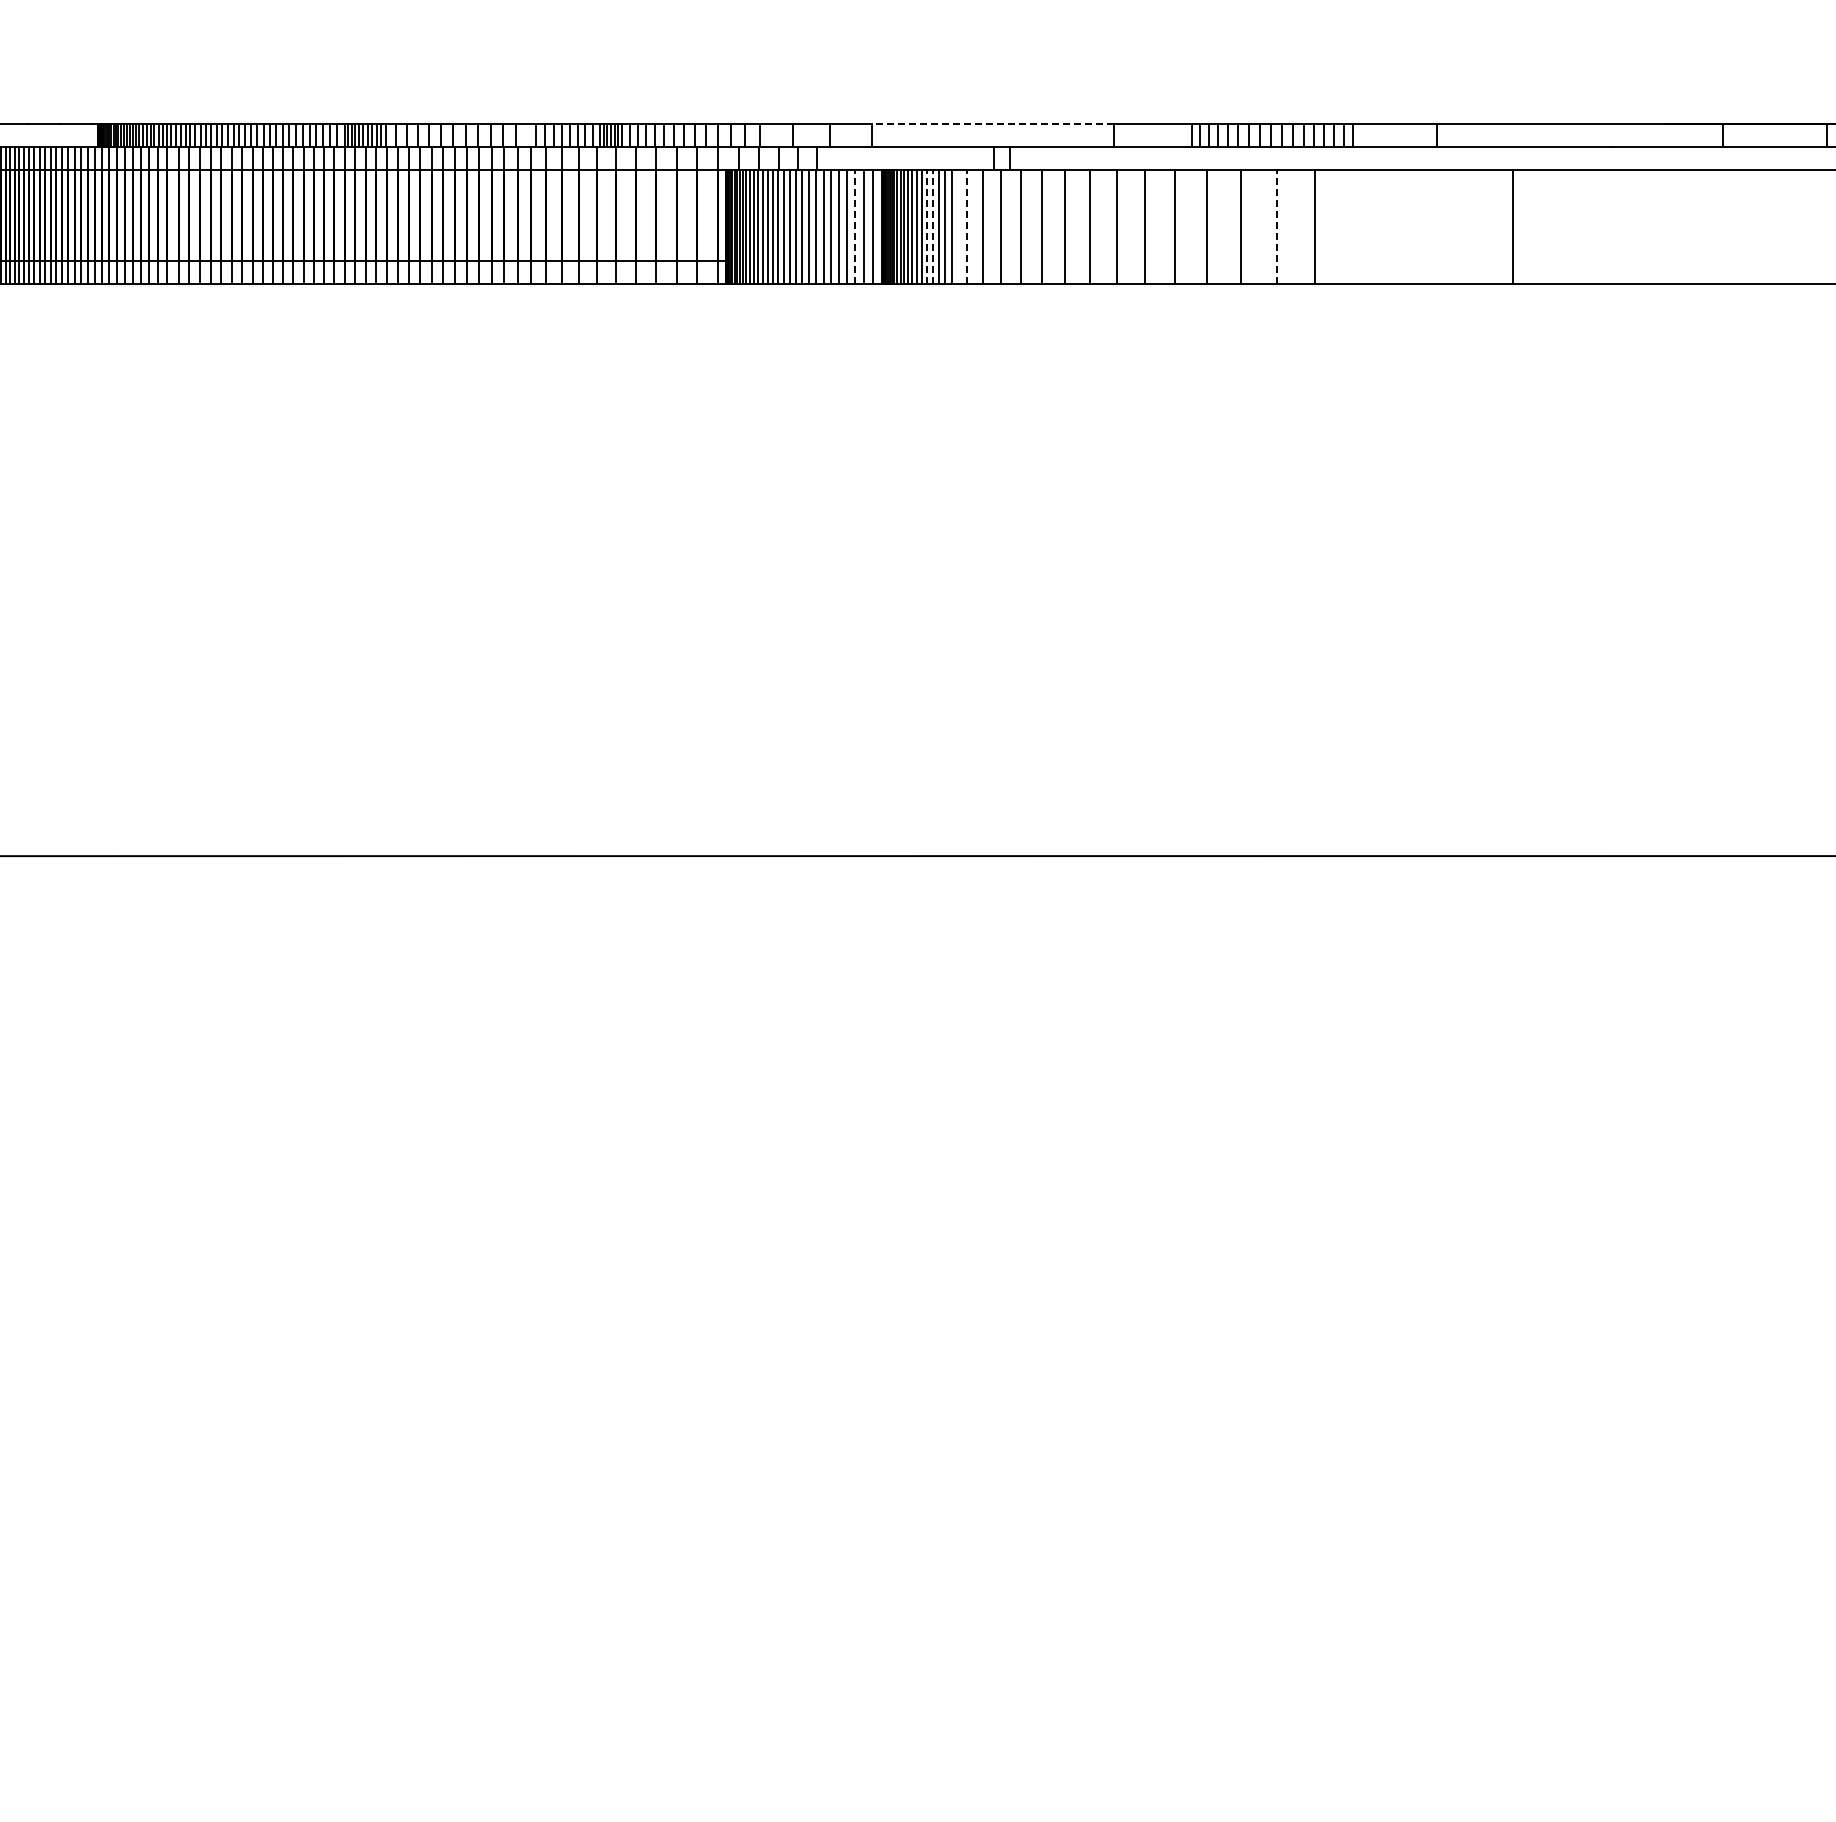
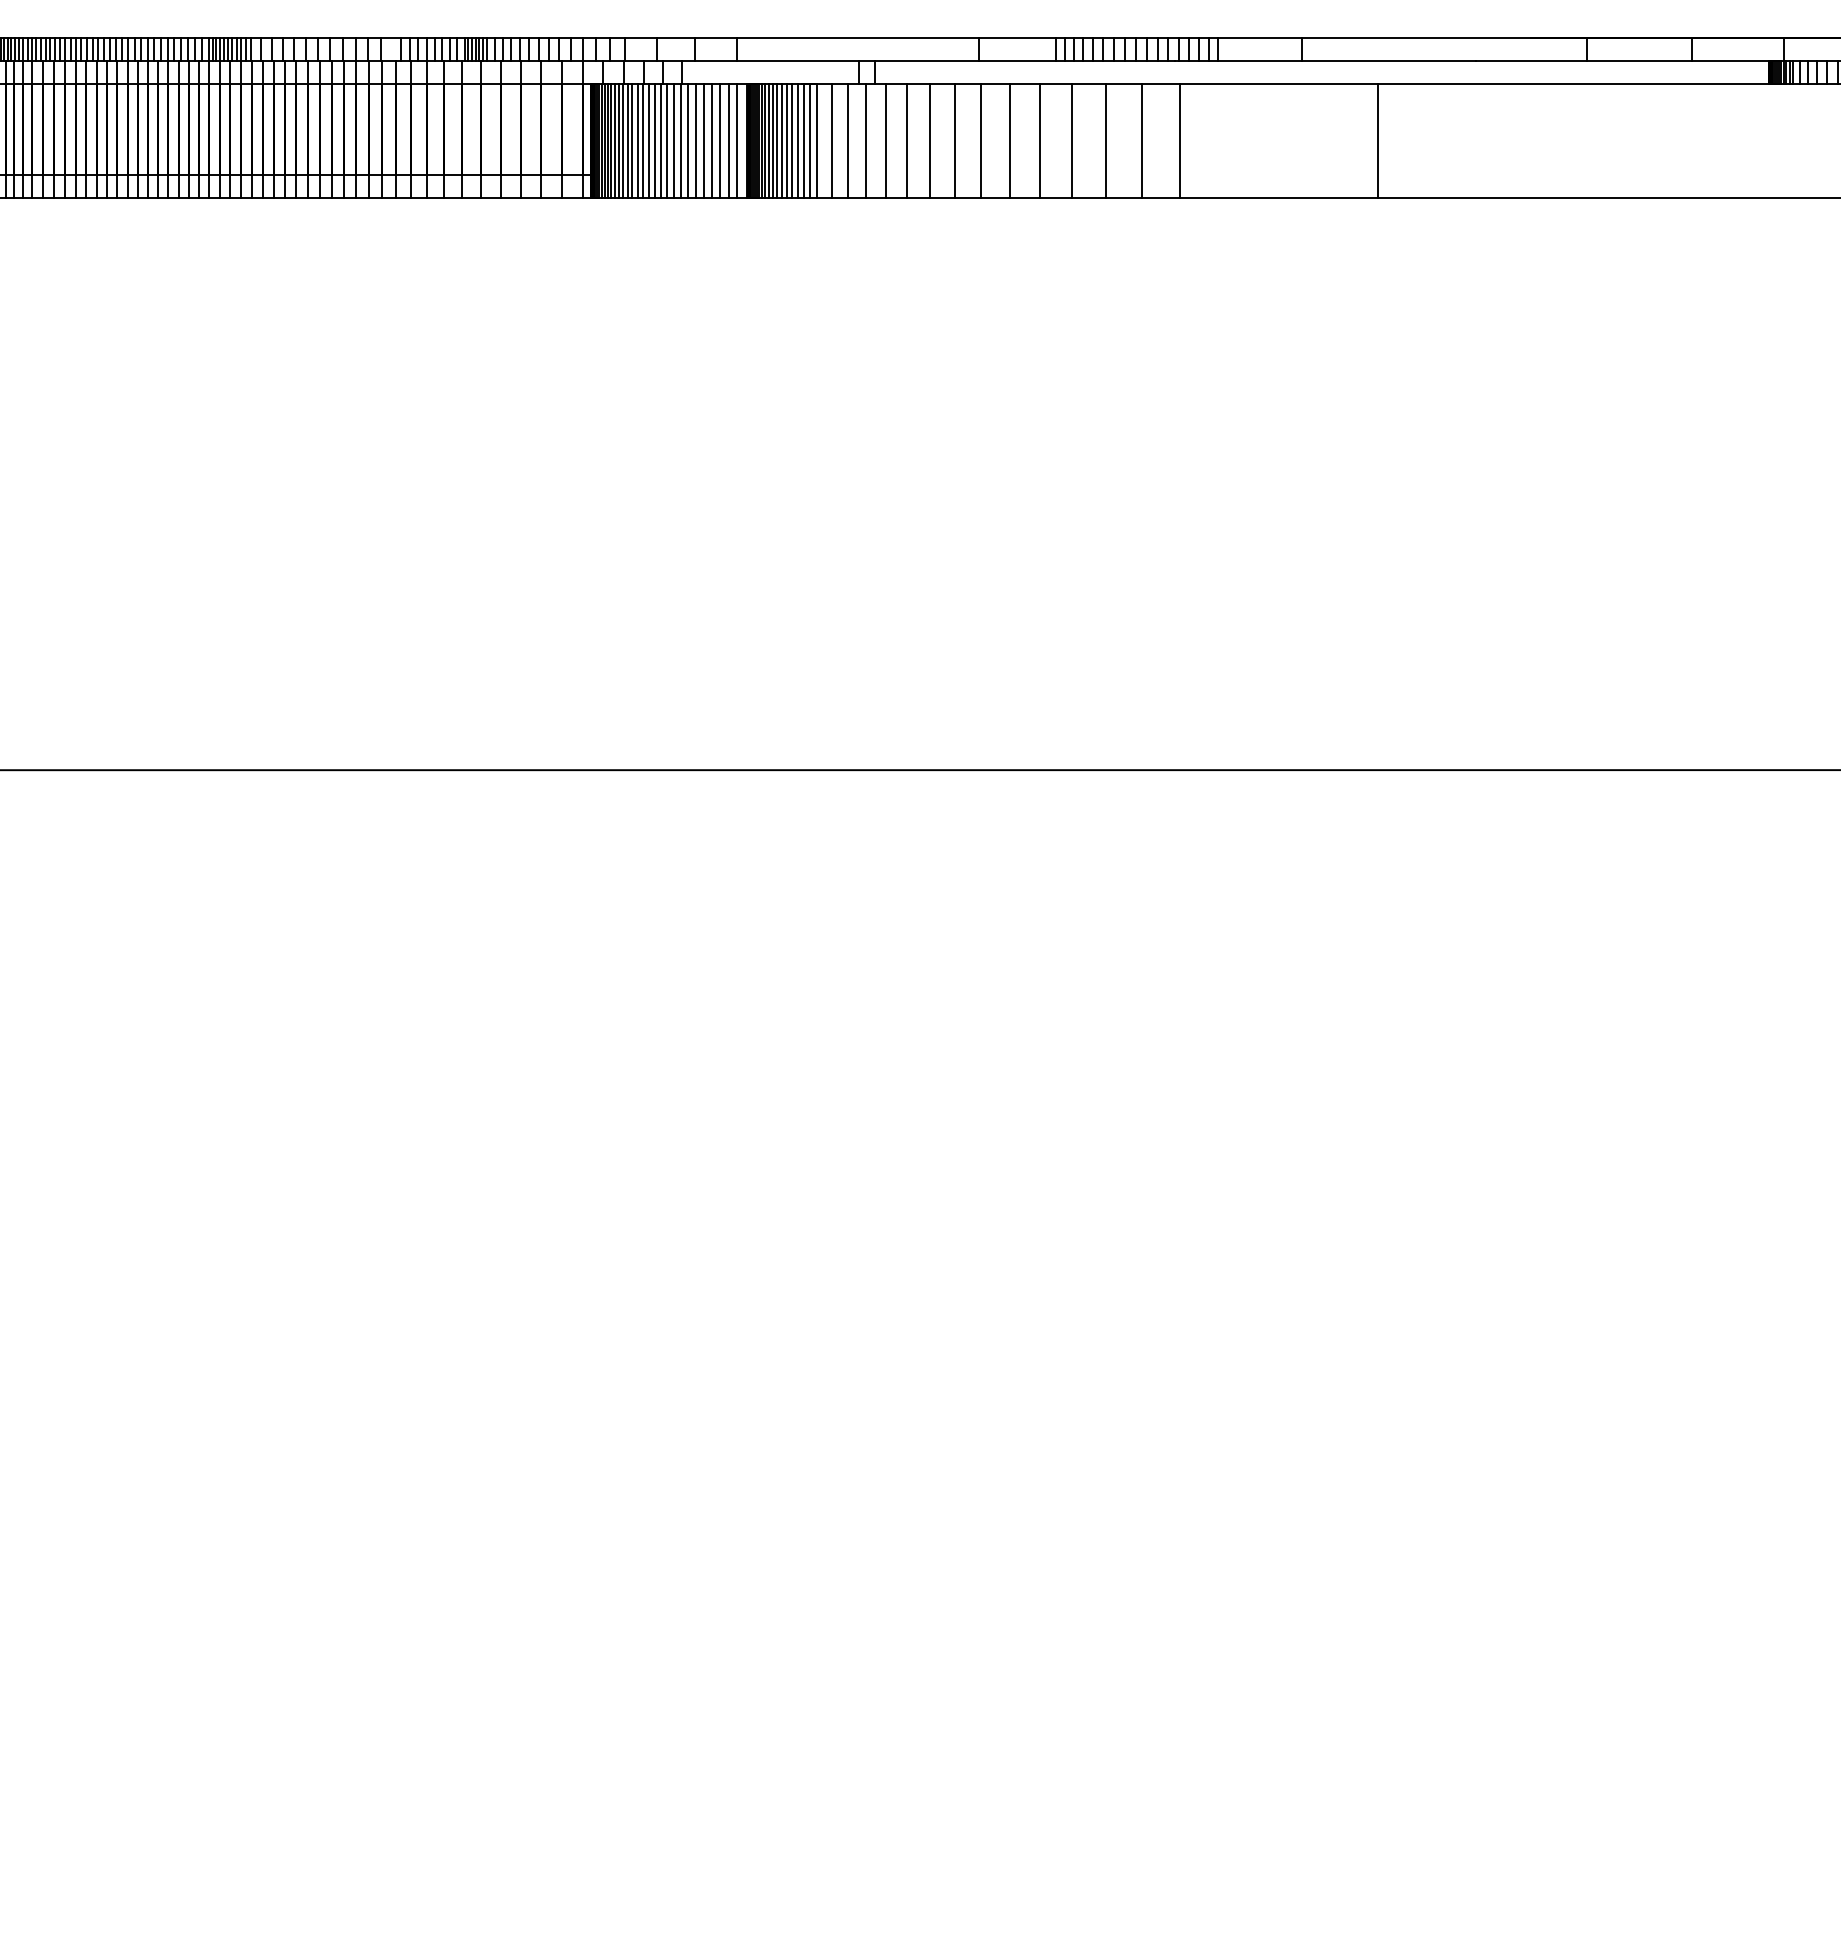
line: (992, 123) -> (857, 37), dashed -> solid
line: (855, 226) -> (720, 140), dashed -> solid
line: (926, 226) -> (791, 140), dashed -> solid
line: (932, 226) -> (797, 140), dashed -> solid
line: (966, 226) -> (831, 140), dashed -> solid
line: (1276, 226) -> (1141, 140), dashed -> solid

